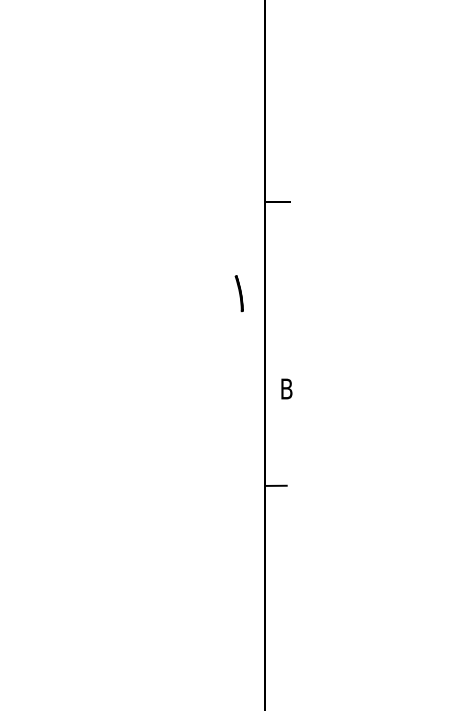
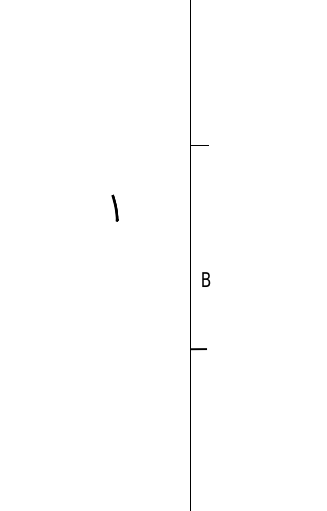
line: (238, 292) -> (114, 207), moved

